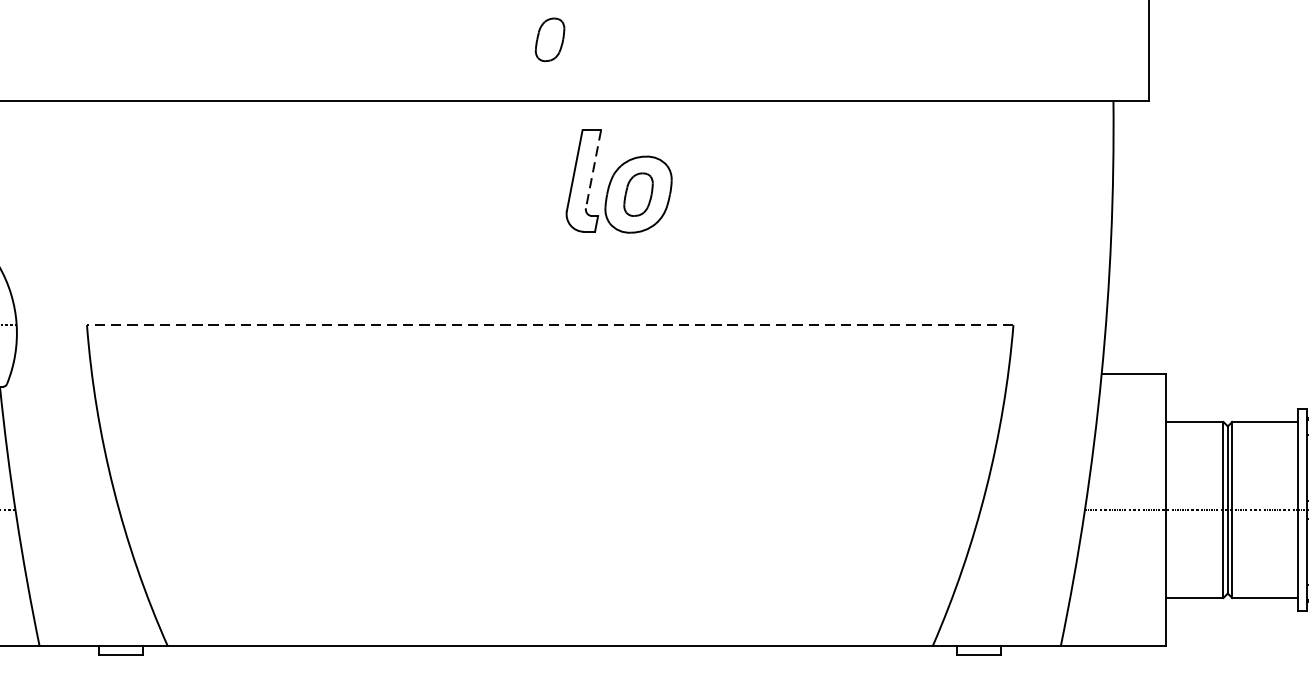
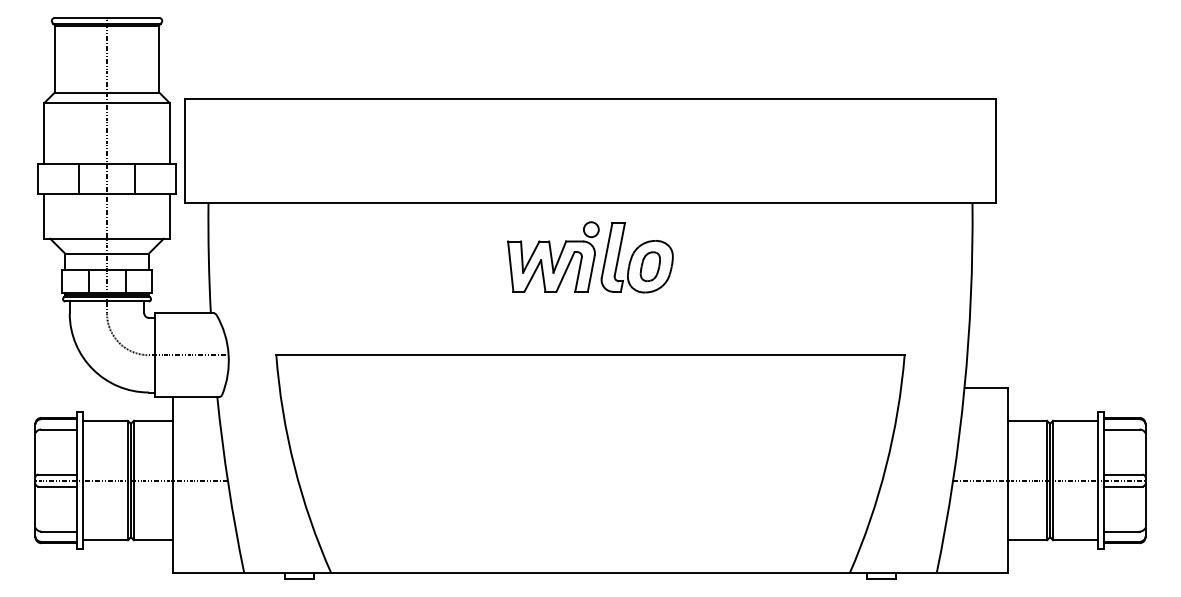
part: (548, 39) -> (589, 161), removed
line: (592, 169) -> (619, 249), dashed -> solid
part: (495, 179) -> (553, 256), added
line: (550, 325) -> (590, 355), dashed -> solid

